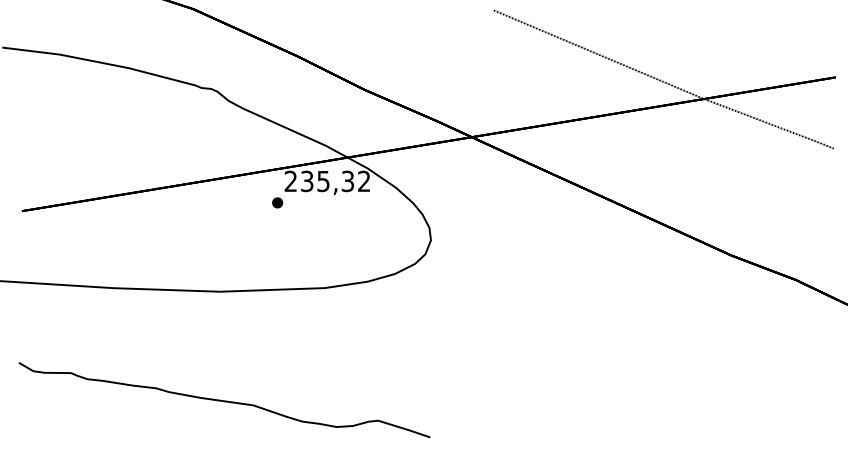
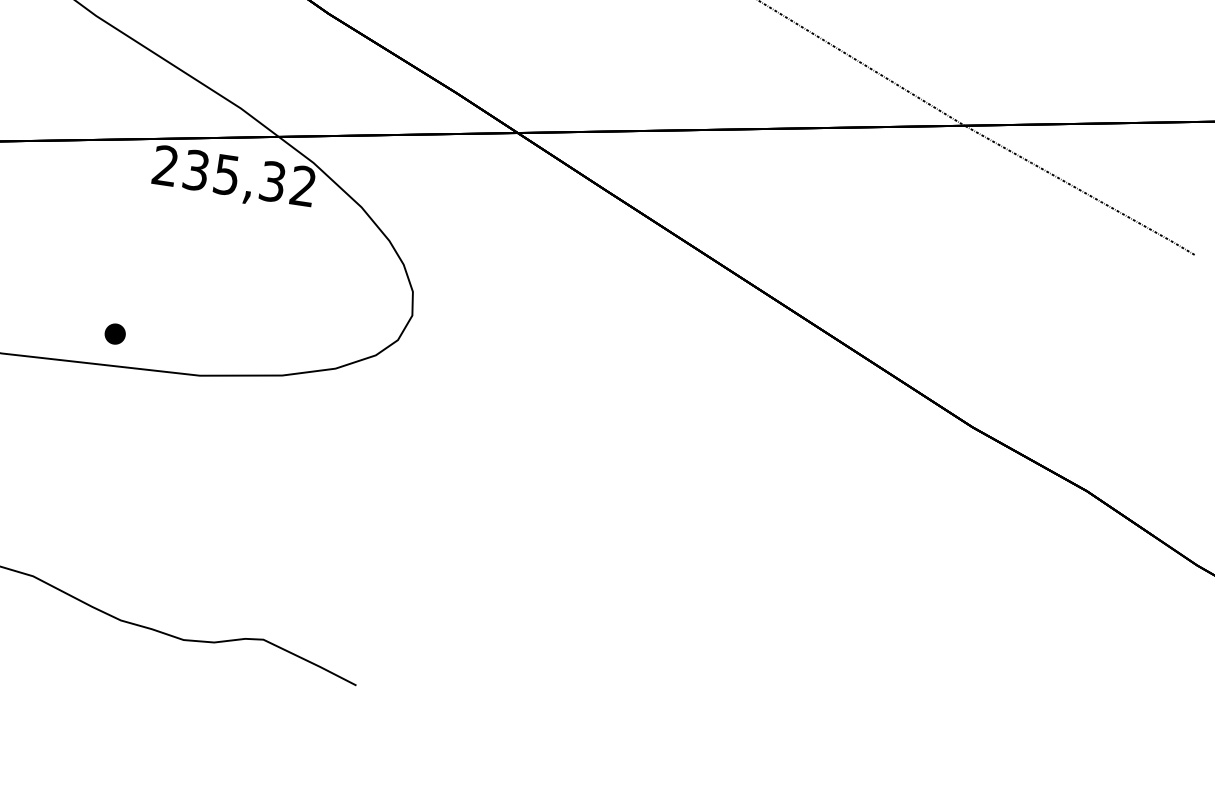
part: (277, 202) -> (115, 333), moved

